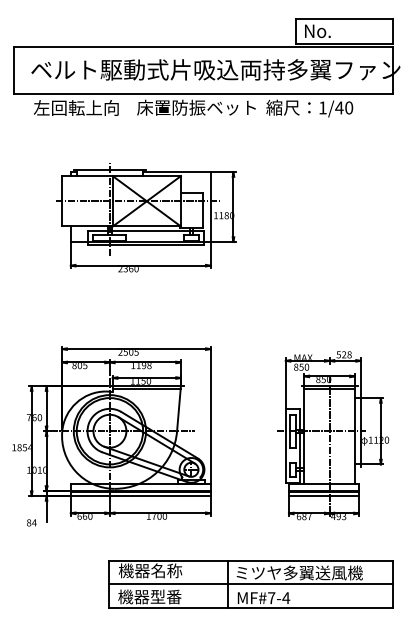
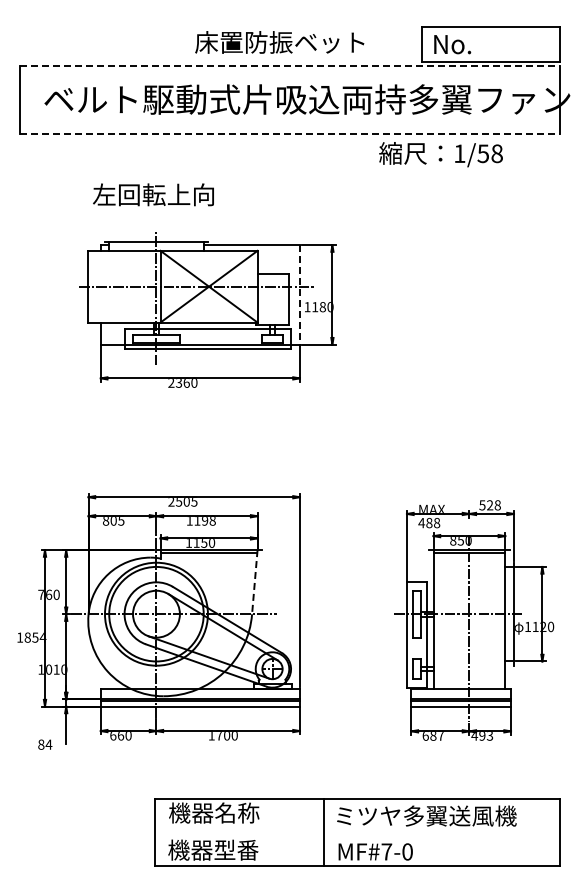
line: (204, 46) -> (290, 66), solid -> dashed
line: (204, 93) -> (290, 133), solid -> dashed
text: (76, 107) -> (153, 194), moved
text: (196, 107) -> (279, 42), moved
text: (343, 107) -> (489, 153), 1/40 -> 1/58
line: (210, 206) -> (299, 294), solid -> dashed
text: (301, 367) -> (429, 523), 850 -> 488
line: (178, 408) -> (254, 582), solid -> dashed
line: (251, 584) -> (357, 832), removed
text: (286, 597) -> (407, 851), MF#7-4 -> MF#7-0

